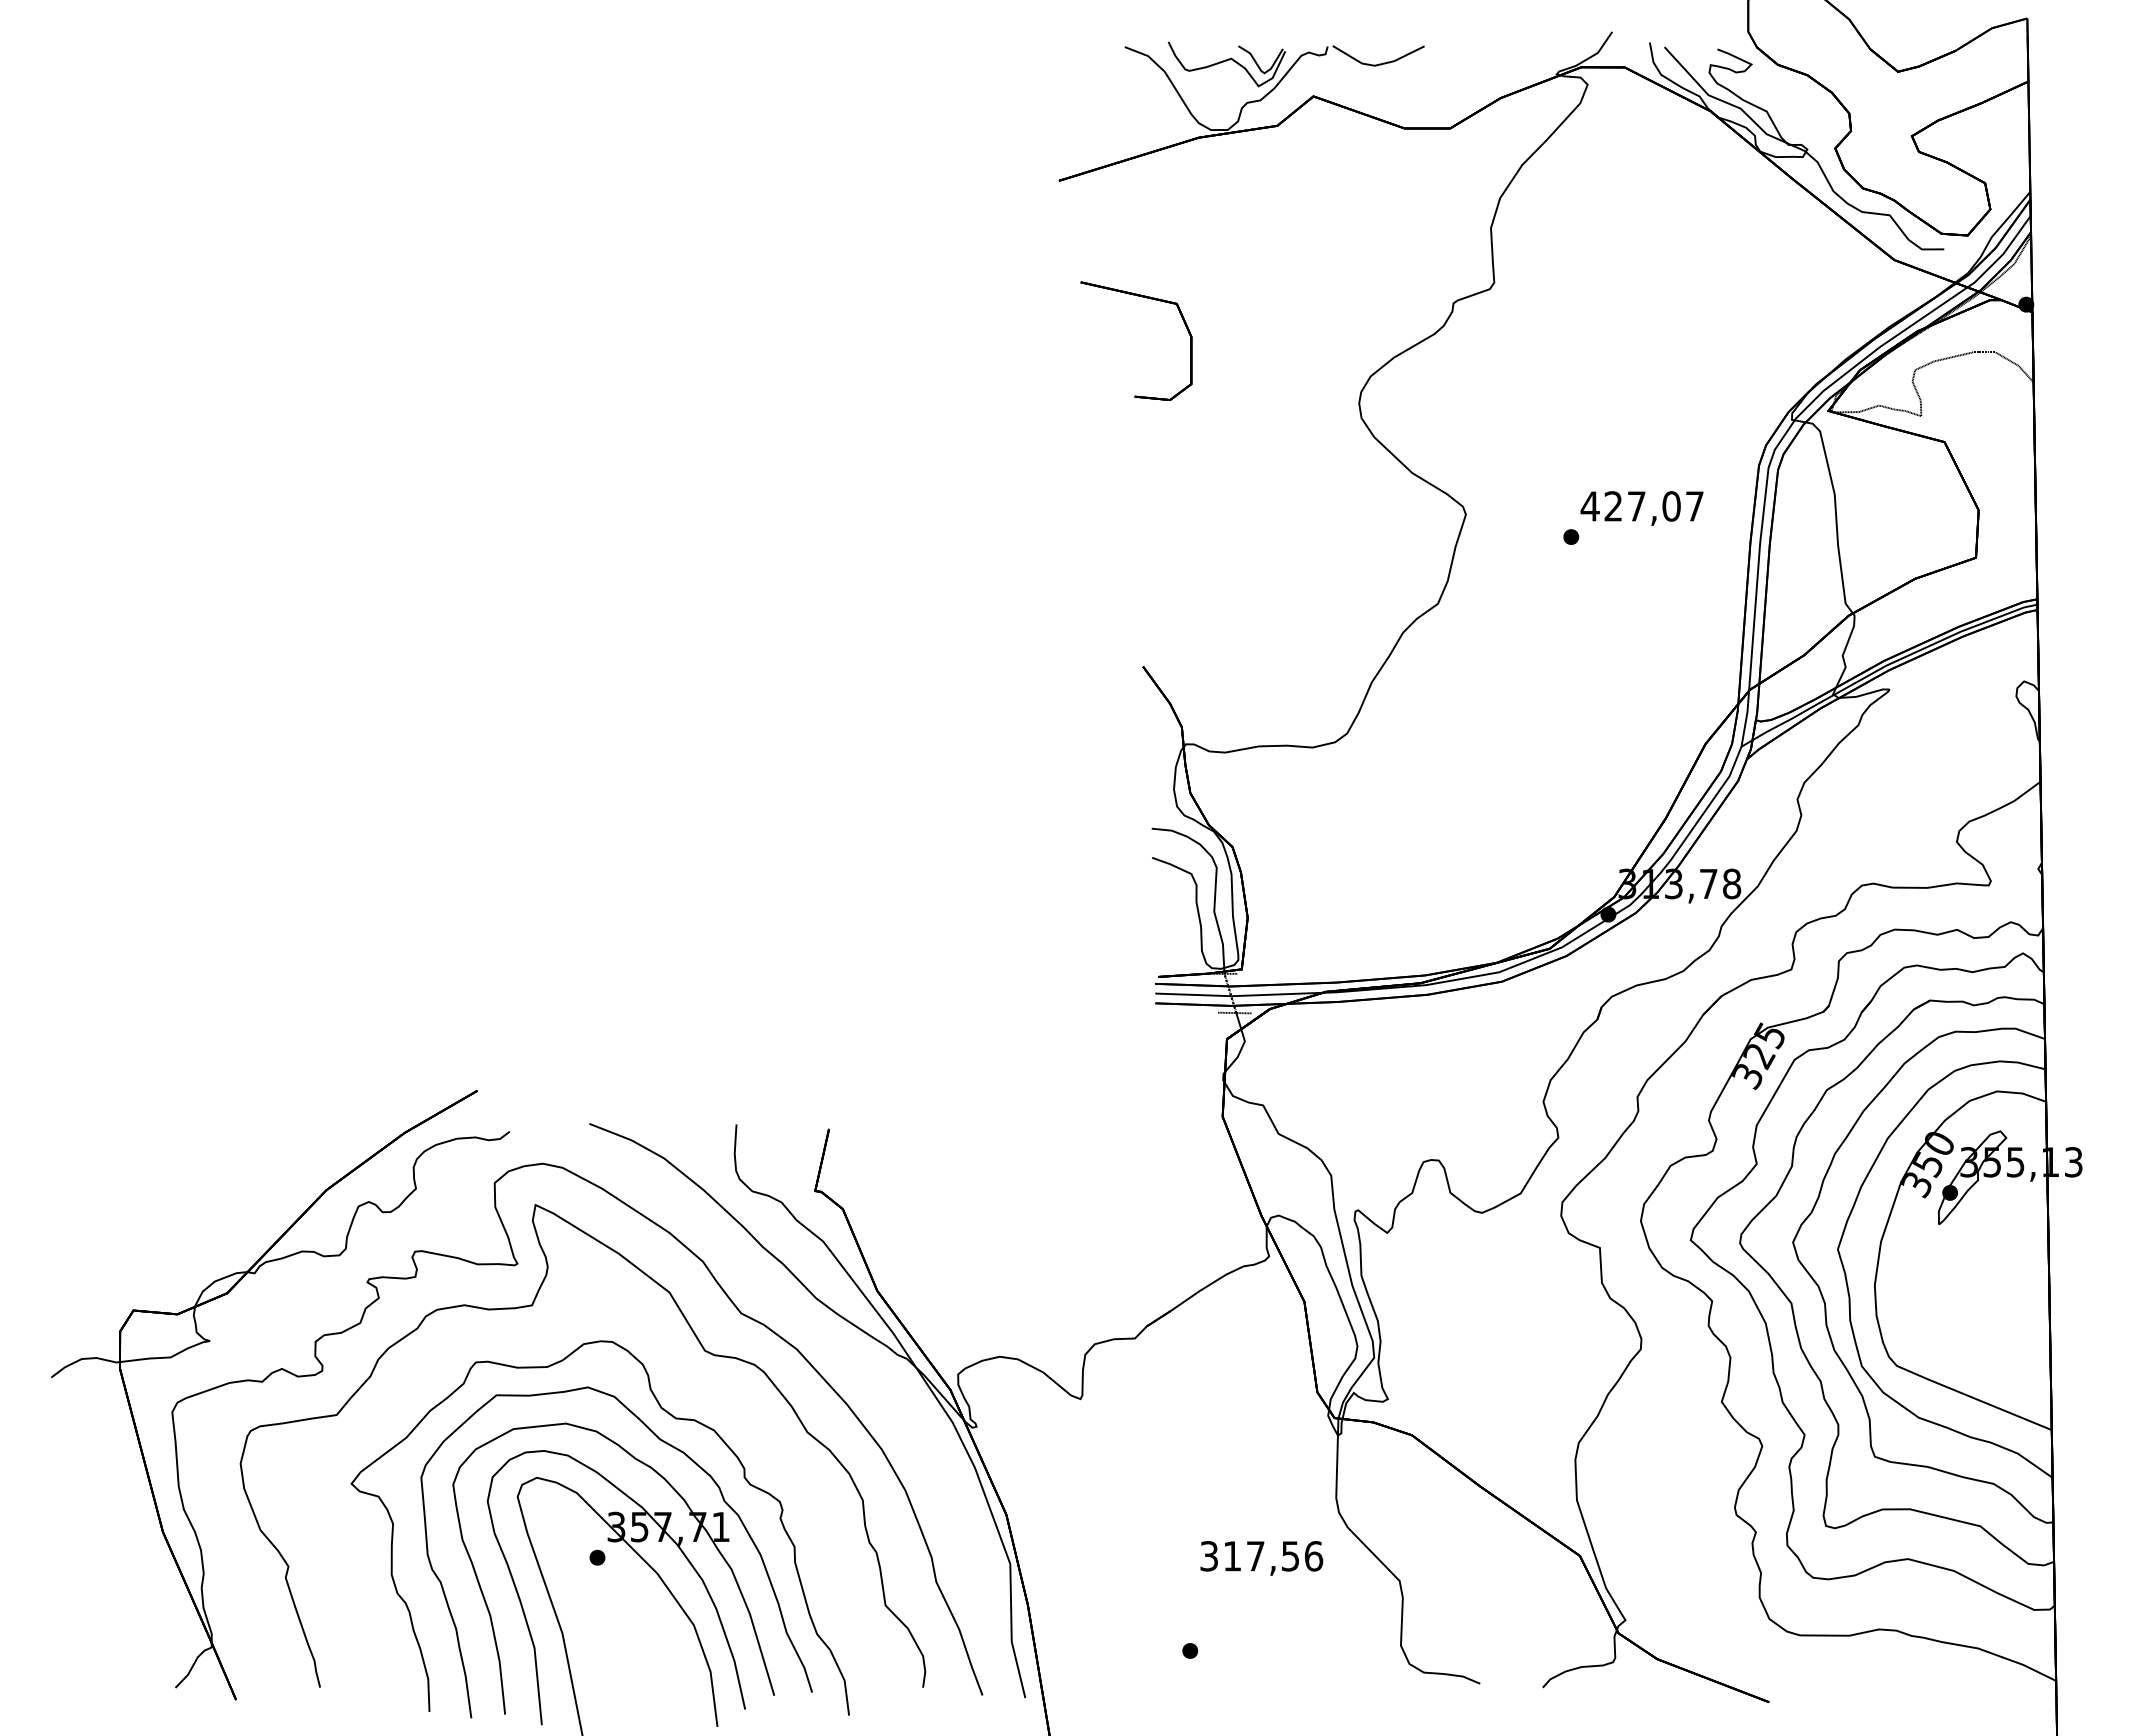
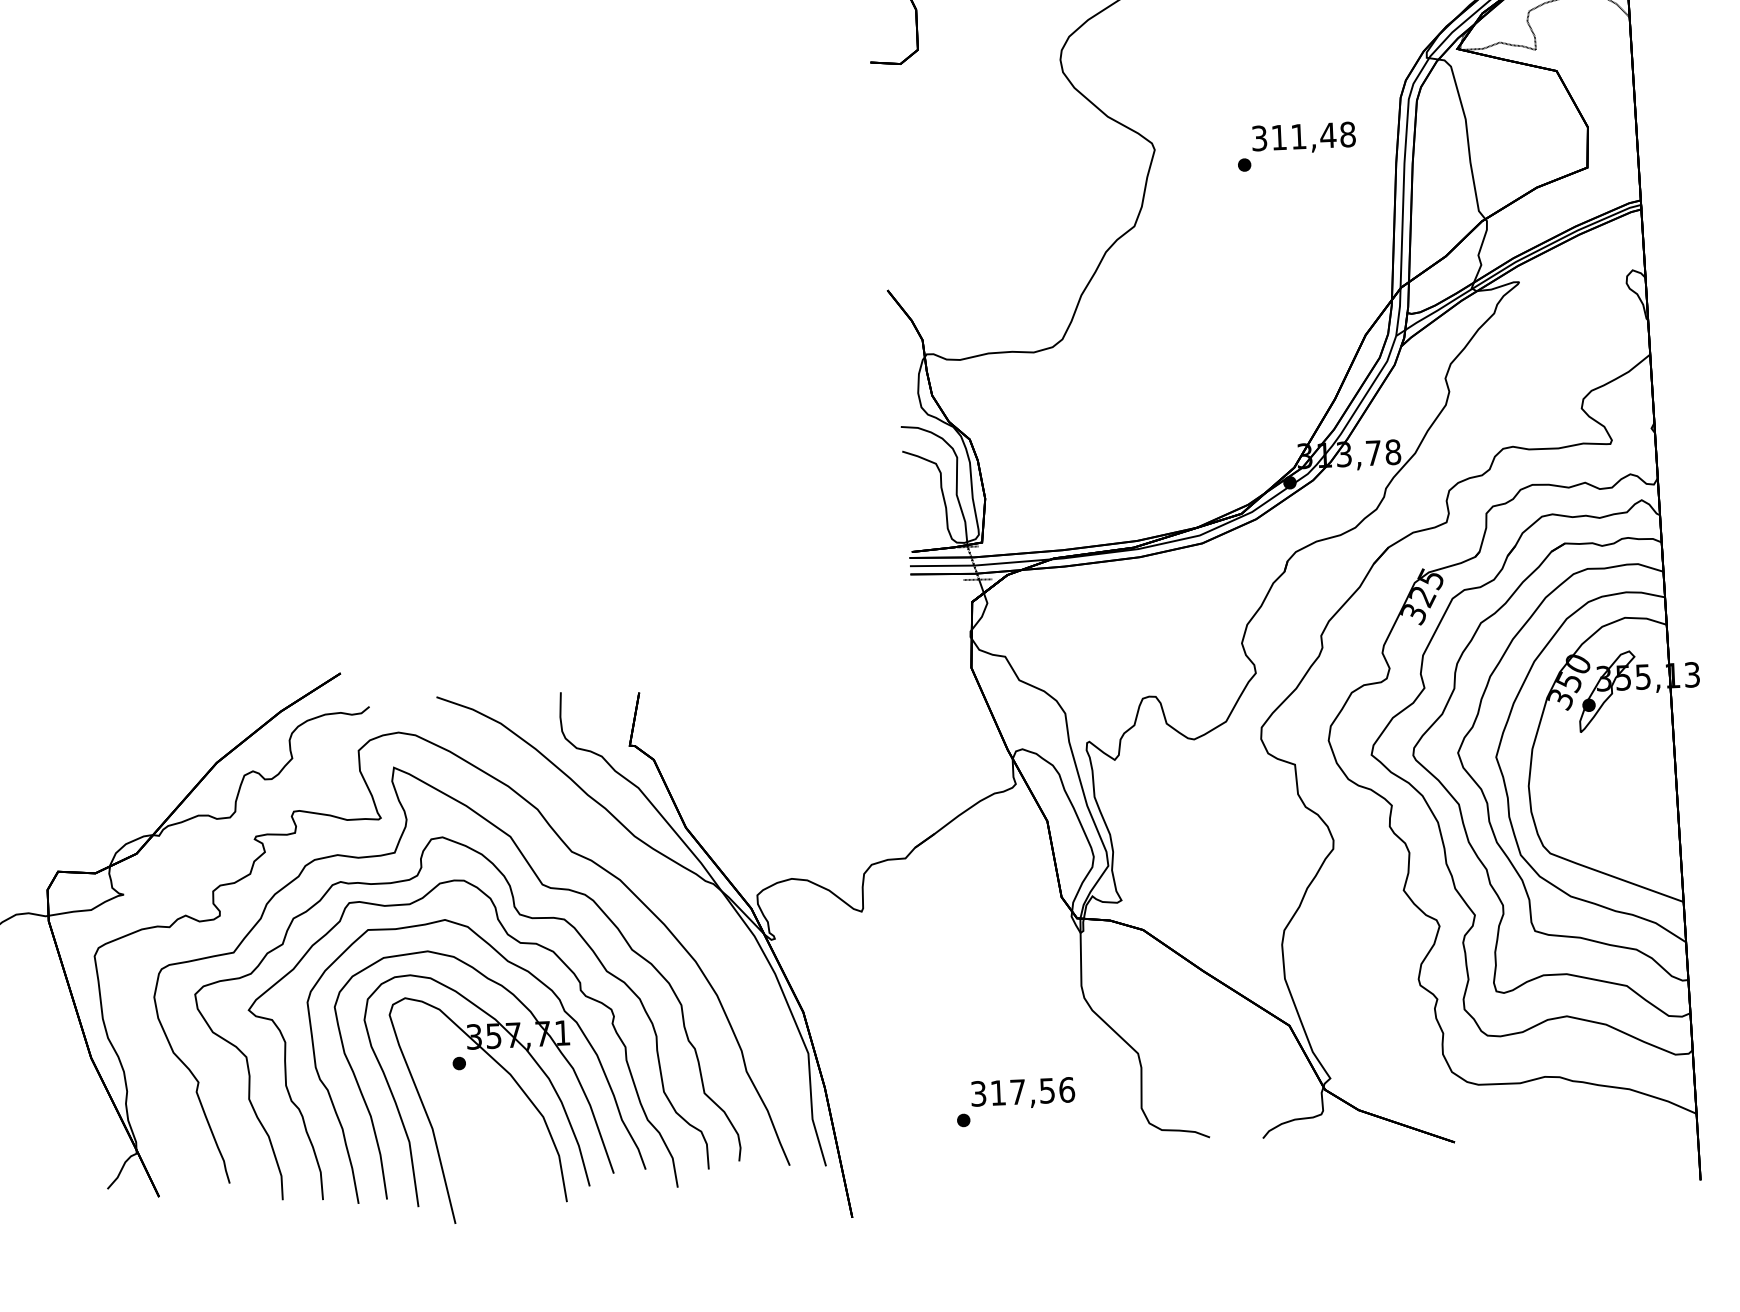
text: (1641, 506) -> (1302, 136), 427,07 -> 311,48
part: (677, 1386) -> (520, 915), added
text: (1261, 1558) -> (1022, 1093), moved

